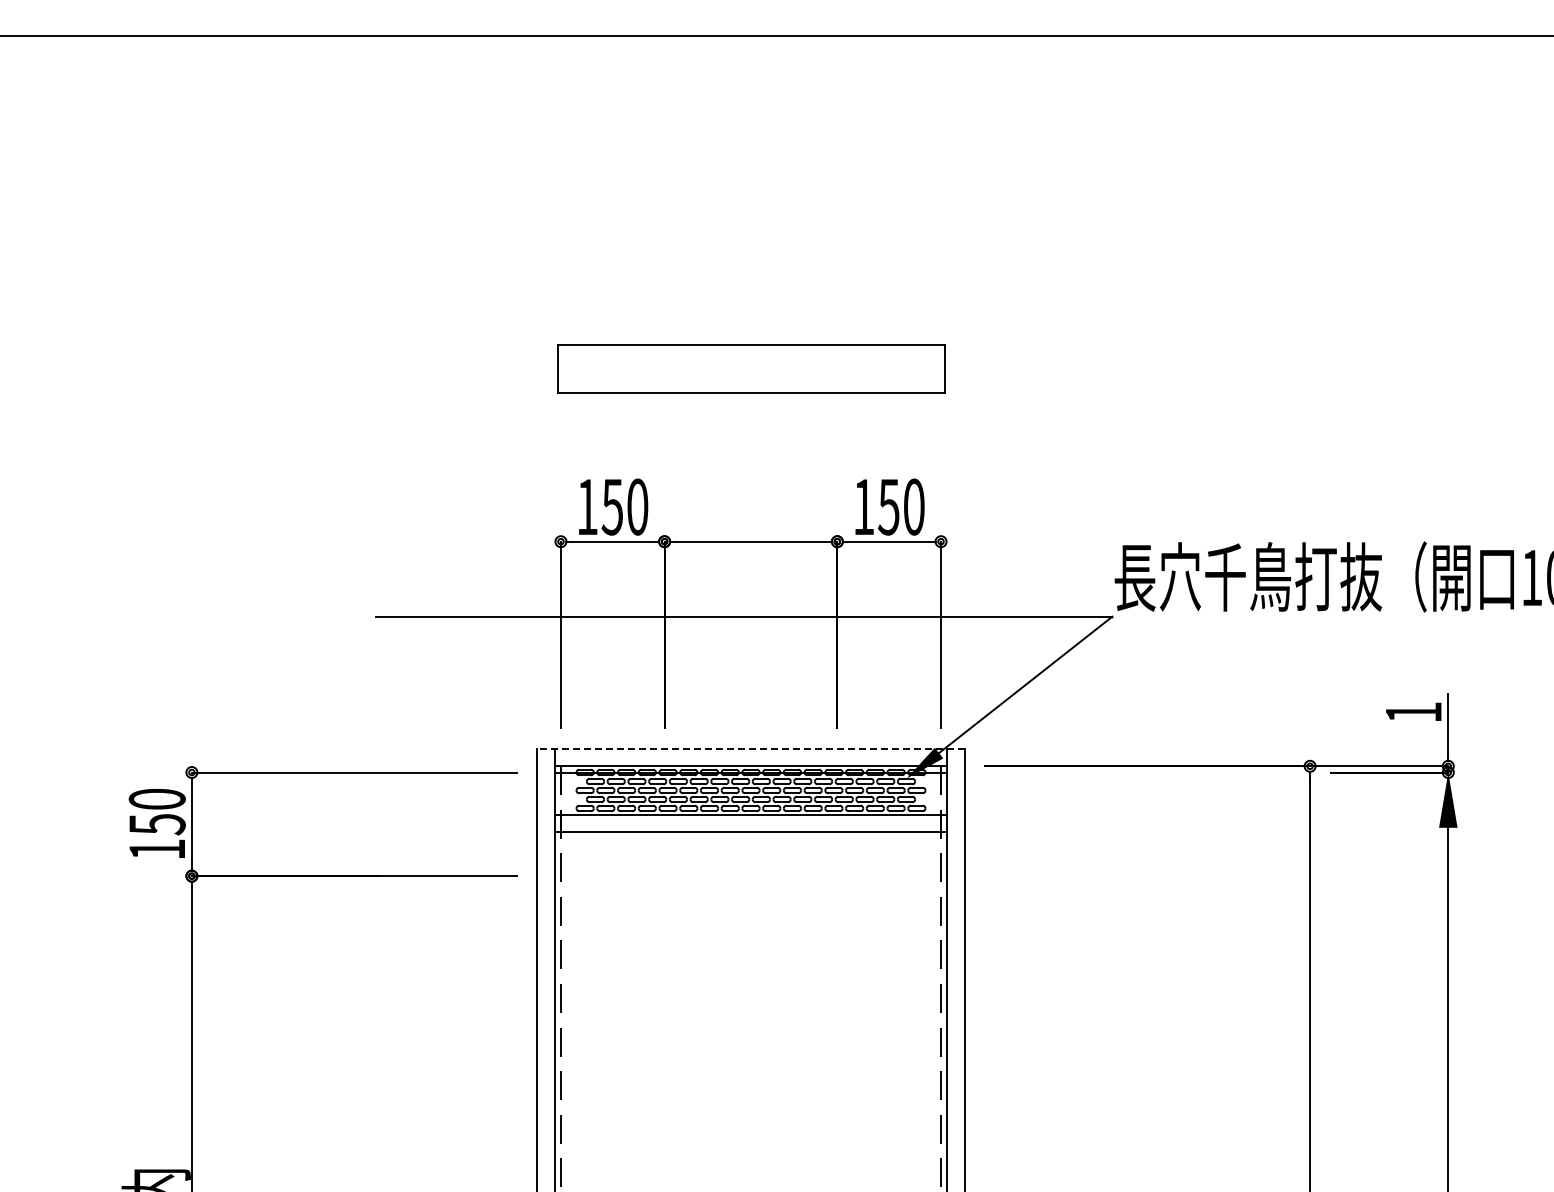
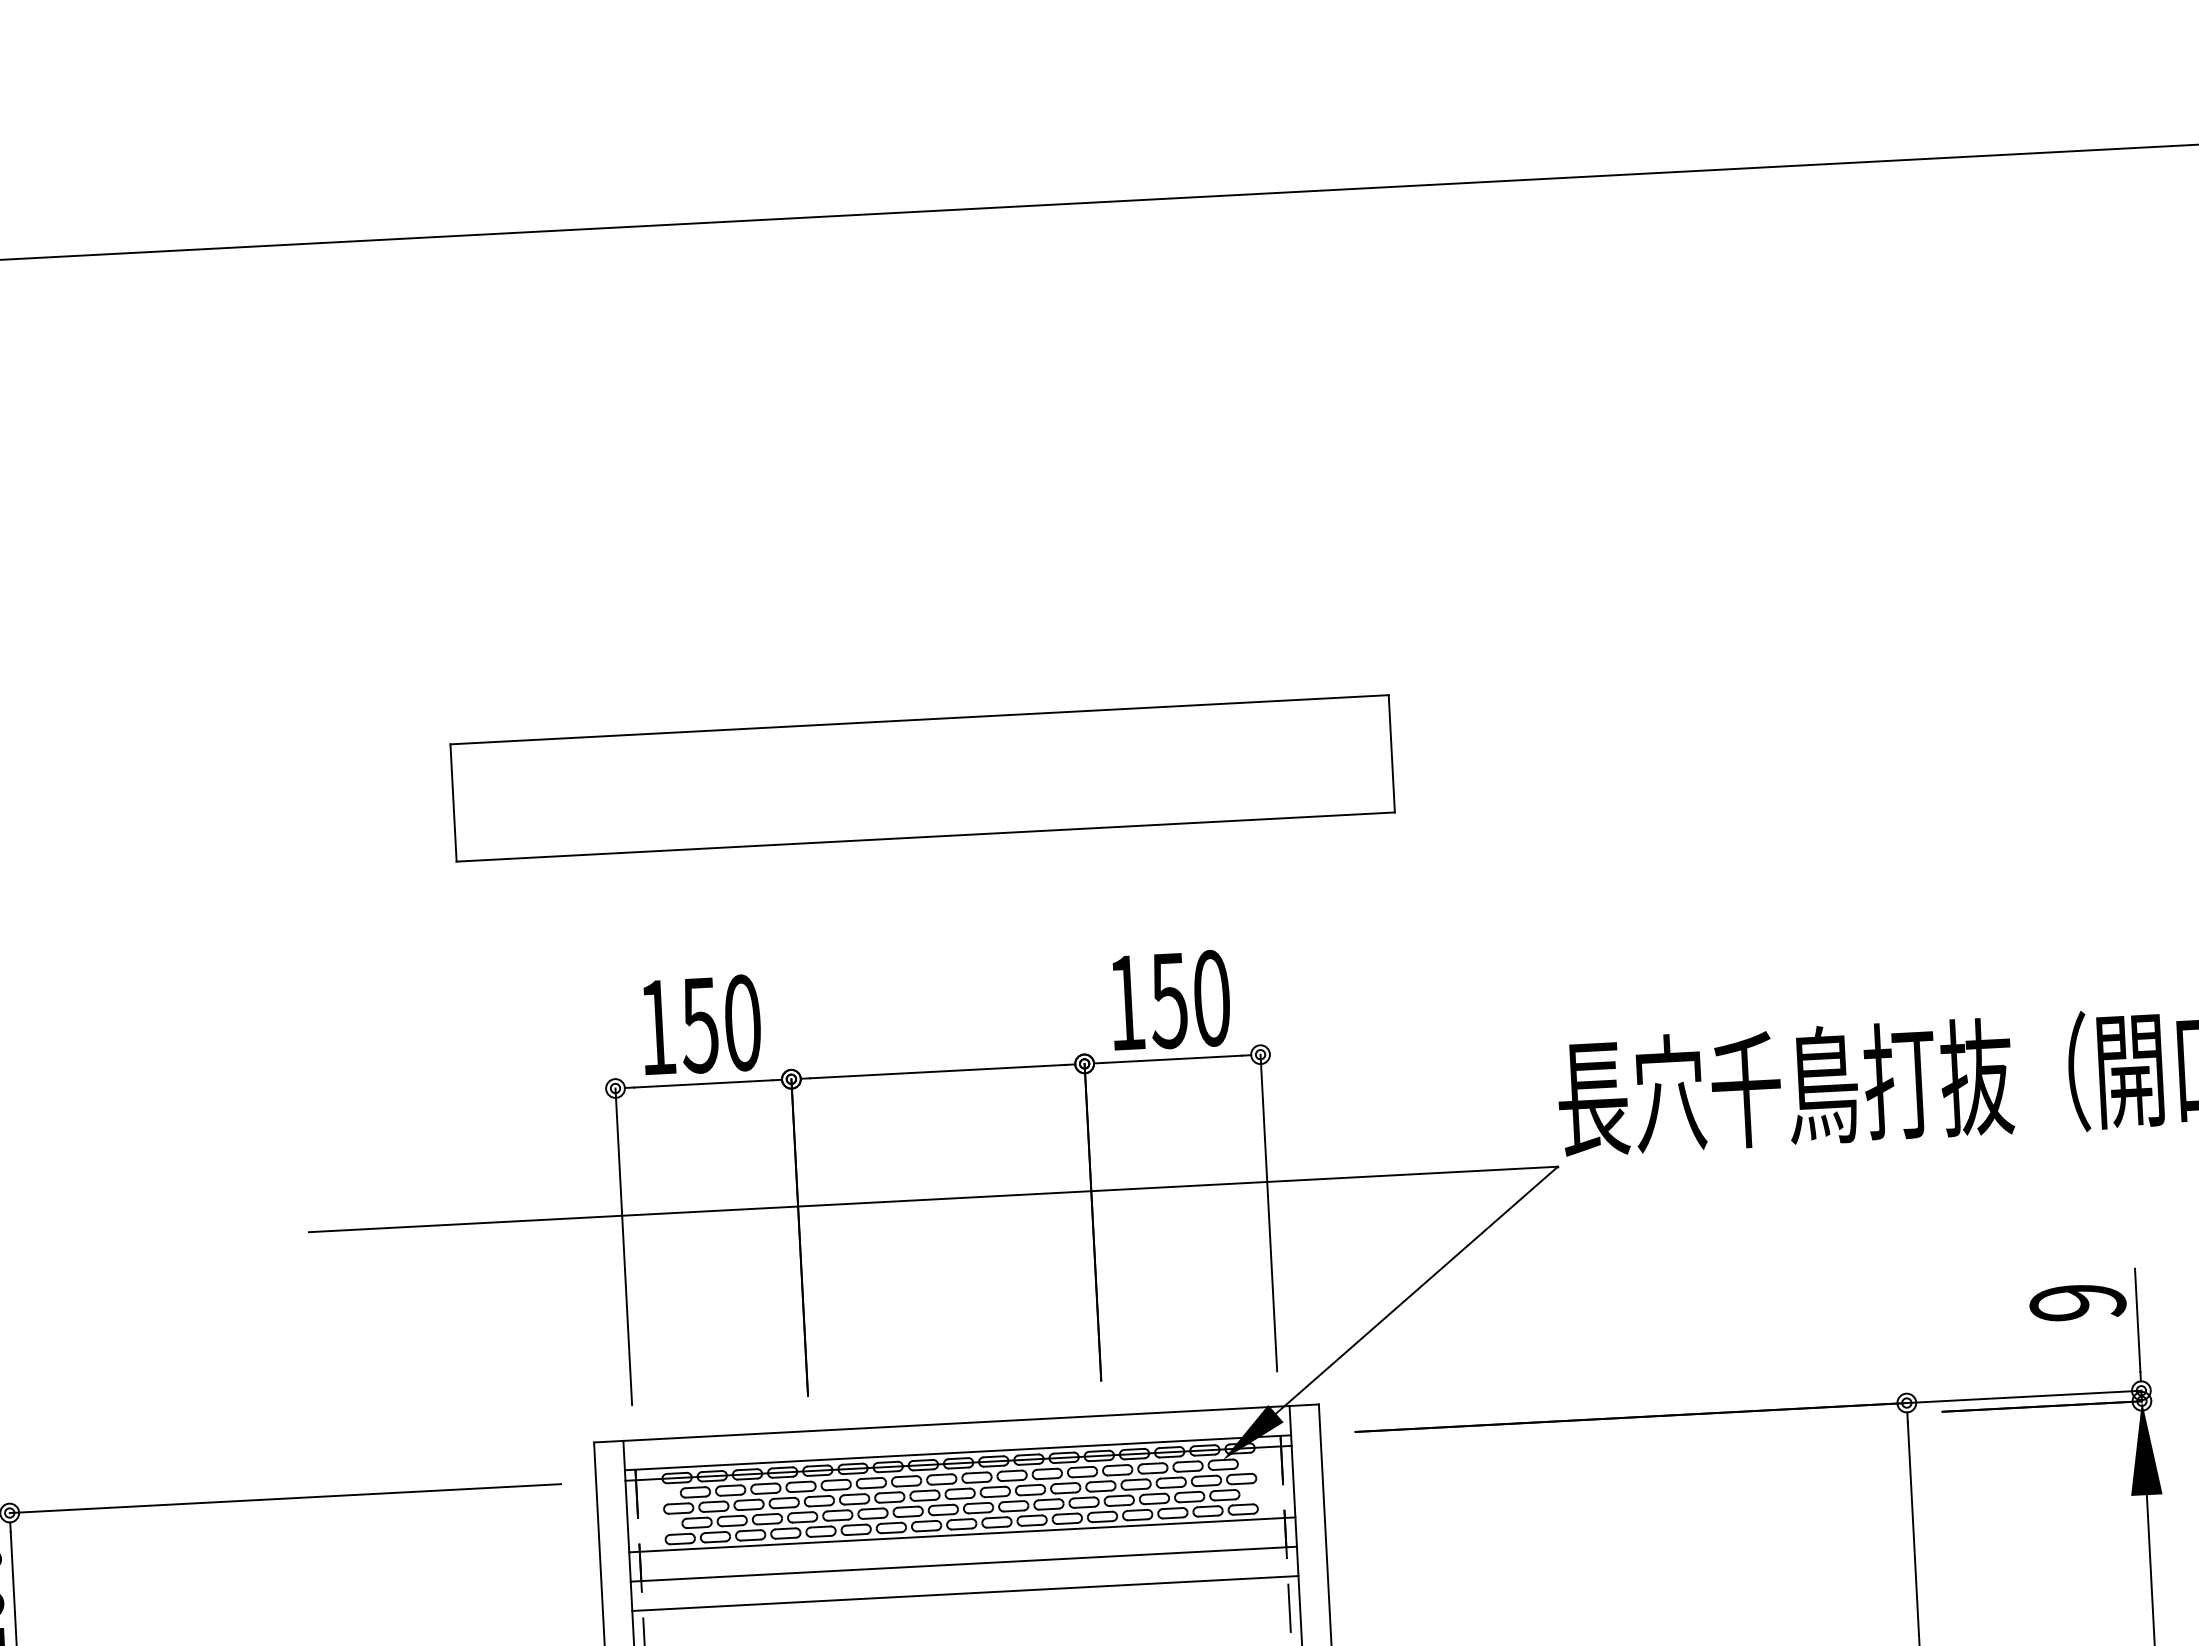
part: (750, 368) -> (921, 777), size x1.43
text: (1413, 712) -> (2077, 1302), 1 -> 9
line: (751, 749) -> (957, 1424), dashed -> solid
line: (750, 849) -> (964, 1594), added

